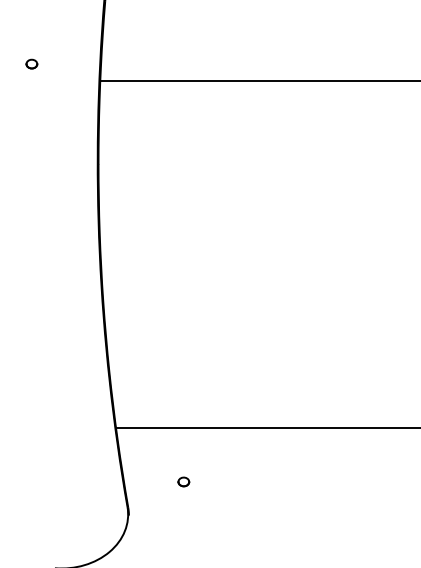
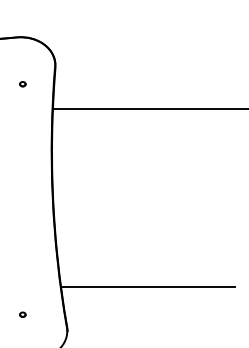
part: (31, 64) -> (22, 84), moved
part: (183, 481) -> (22, 314), moved

